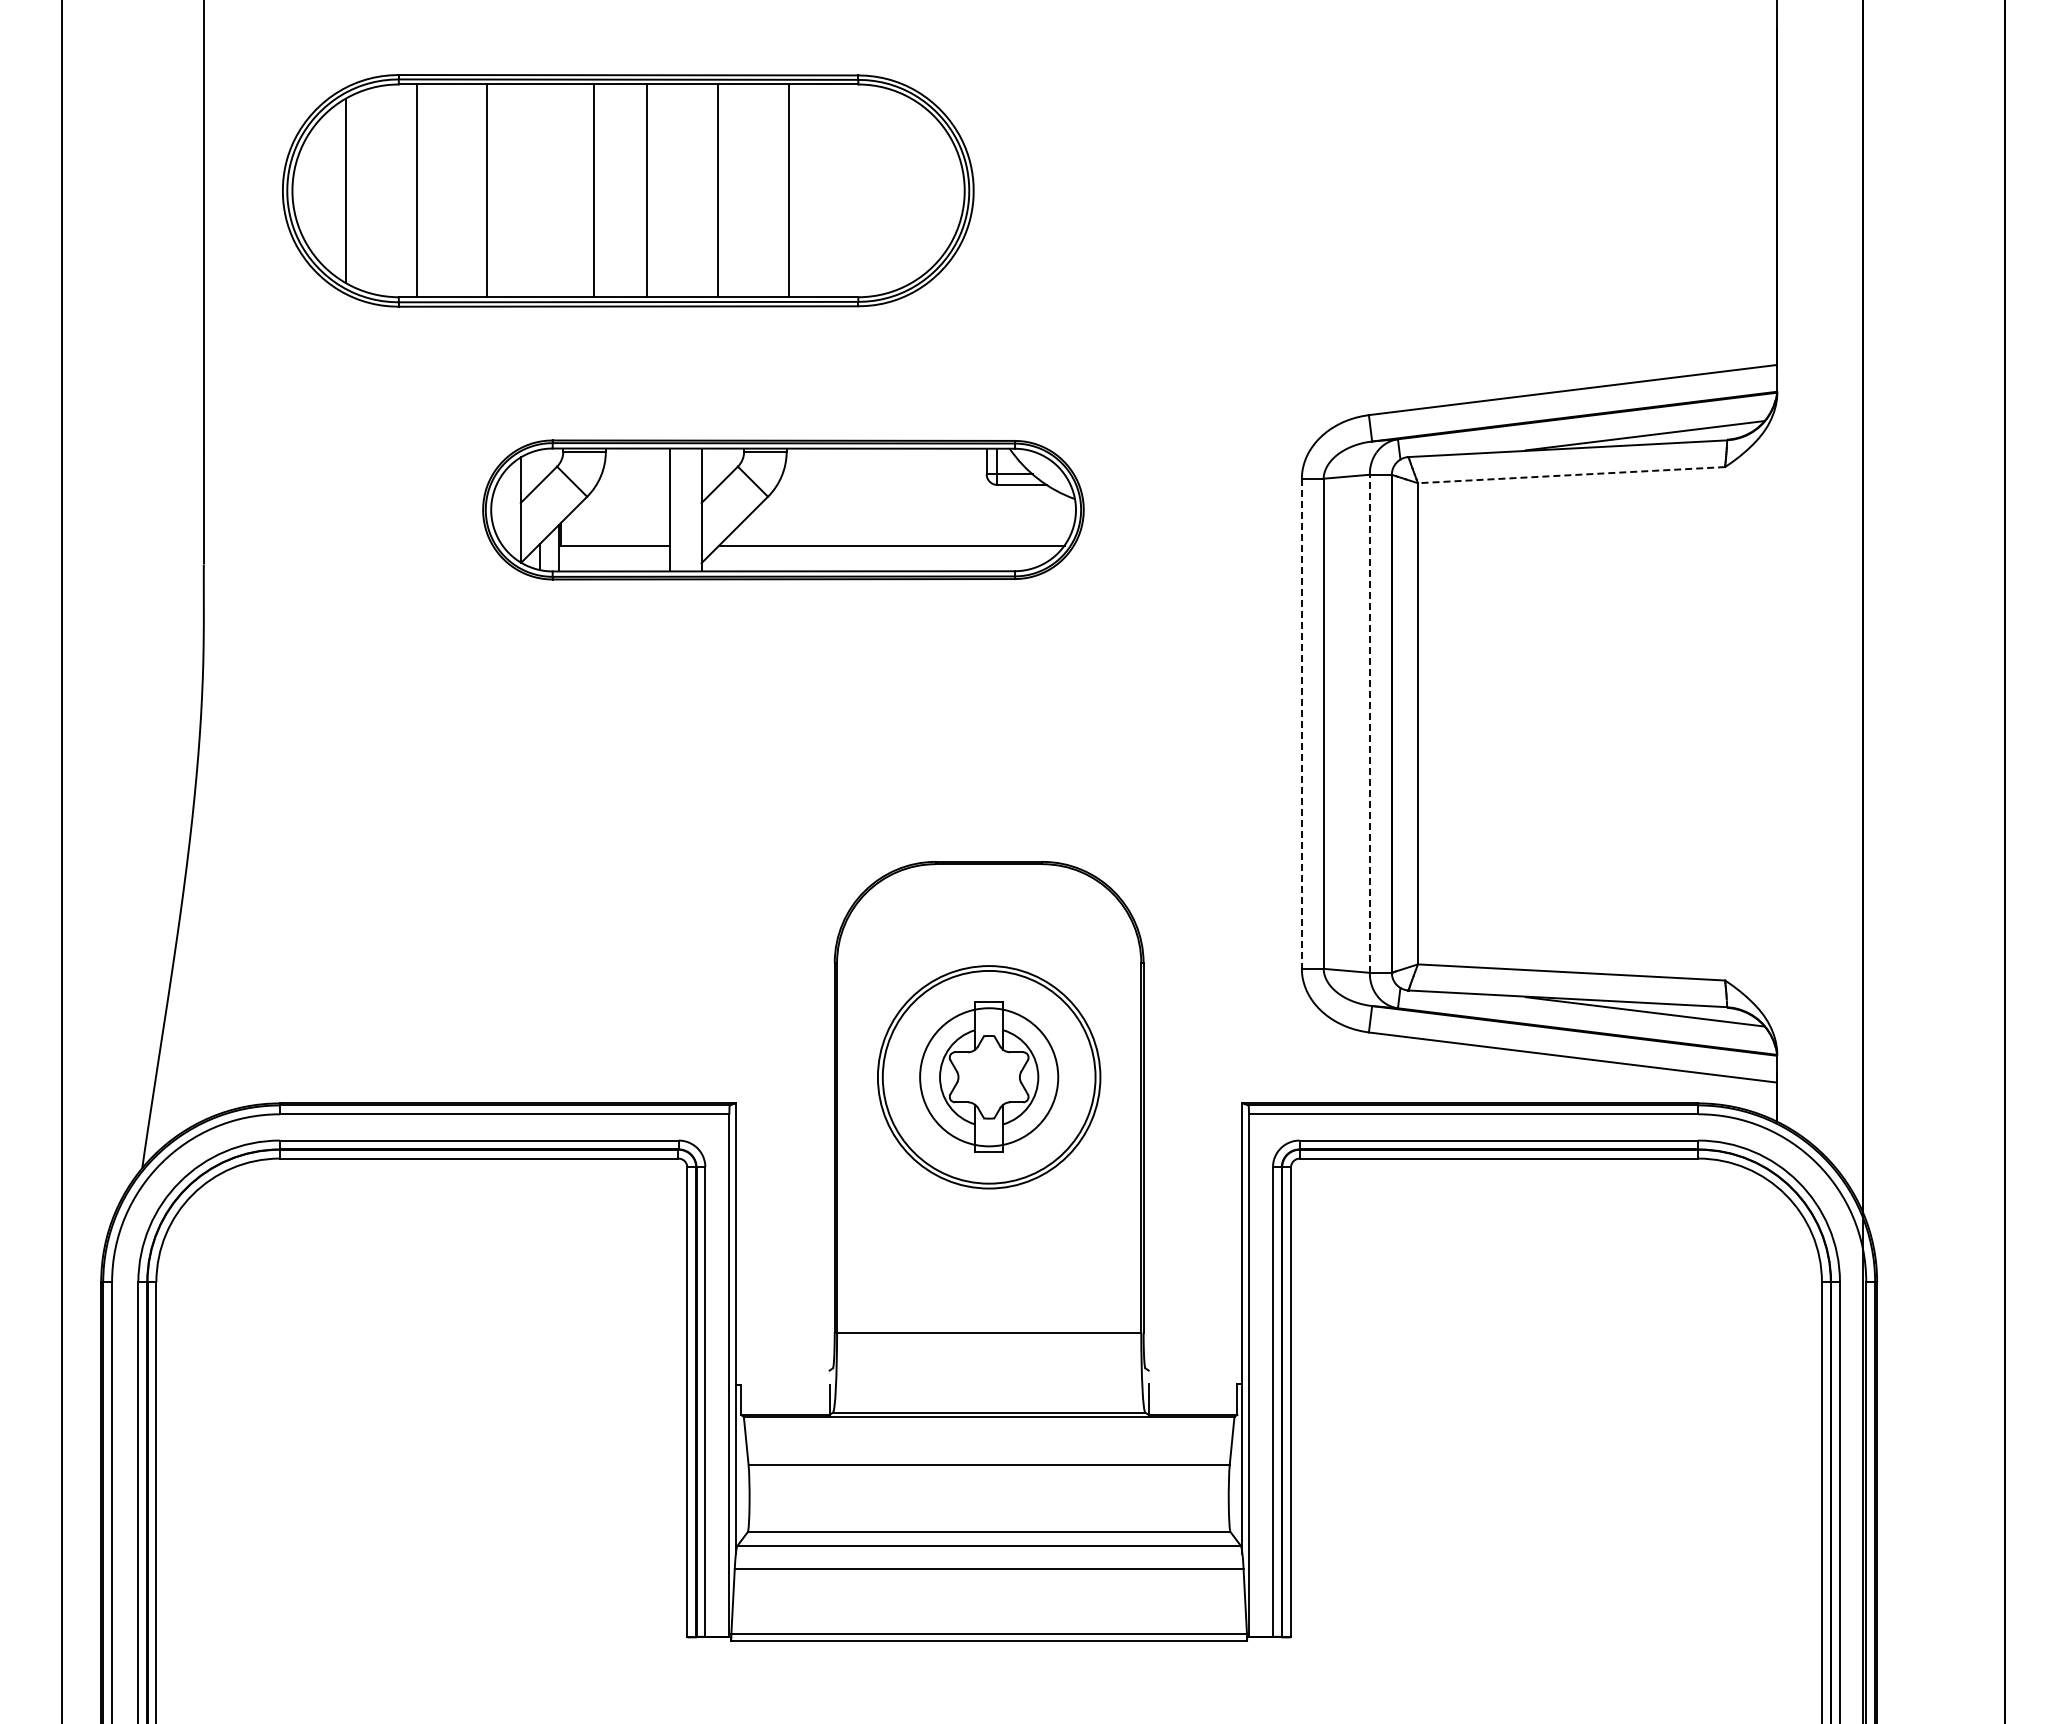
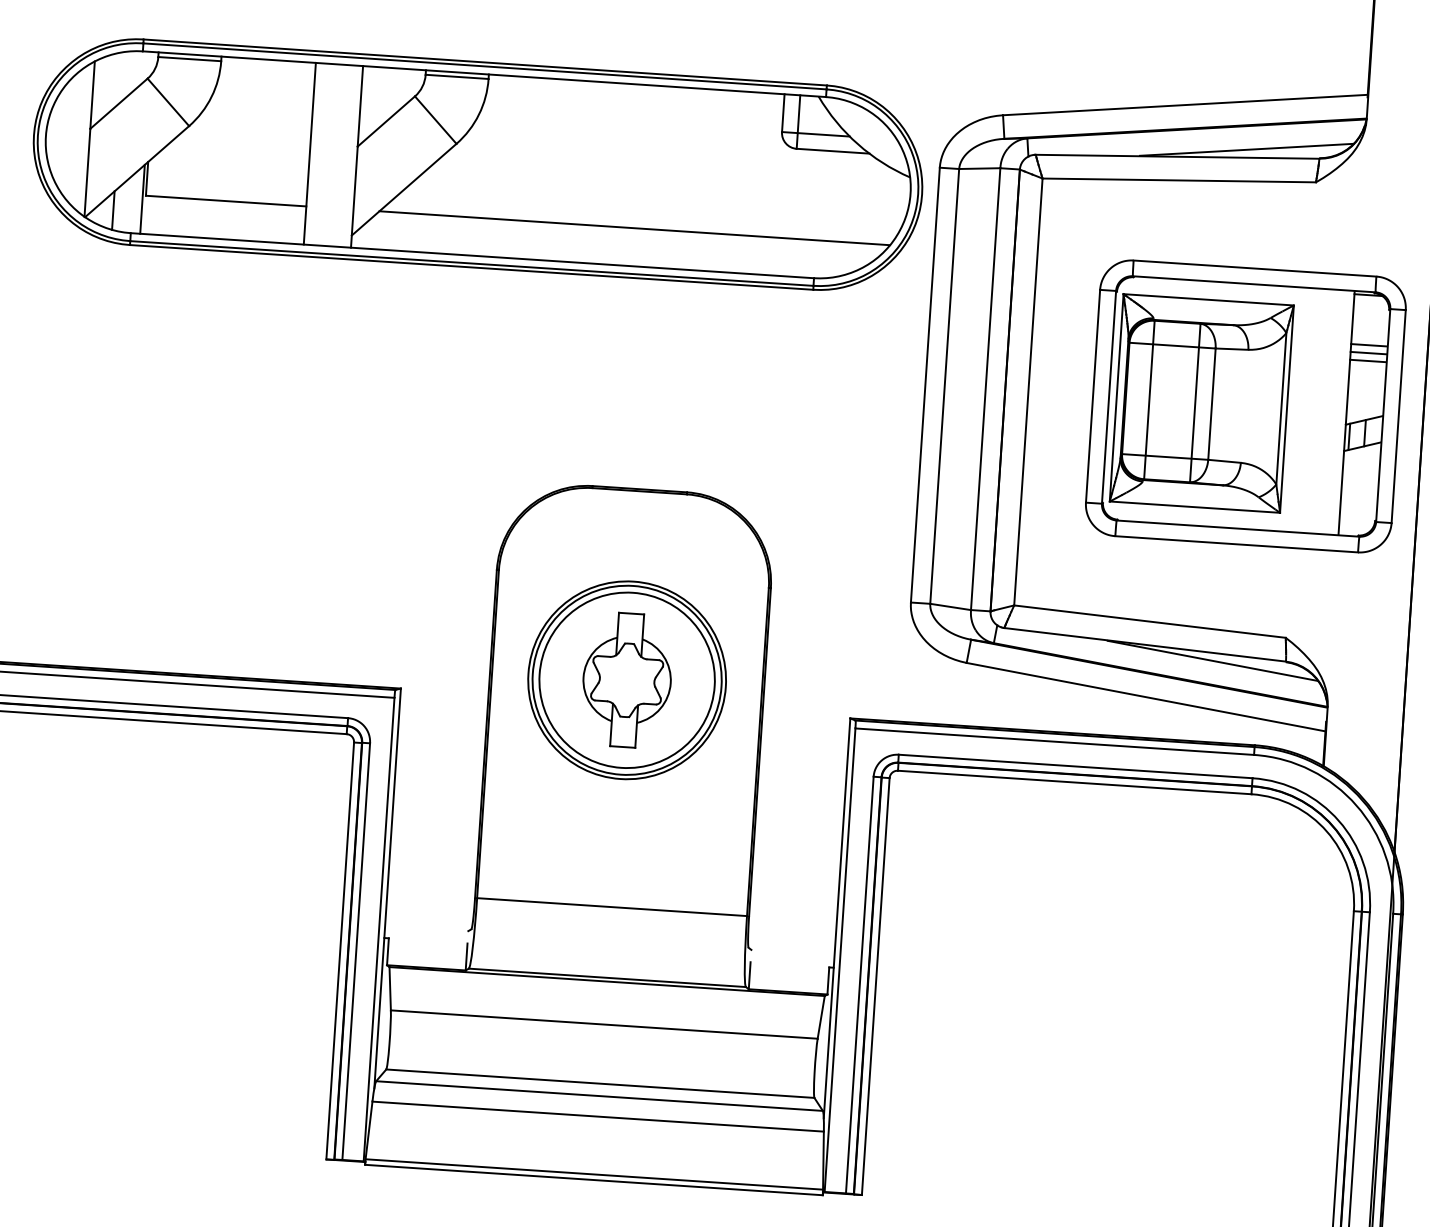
line: (1571, 475) -> (1179, 180), dashed -> solid
part: (783, 509) -> (478, 164), size x1.67
line: (1369, 723) -> (985, 388), dashed -> solid
part: (1663, 723) -> (1246, 406), added
line: (1301, 724) -> (925, 385), dashed -> solid
circle: (988, 1076) -> (626, 679), size x1.43

